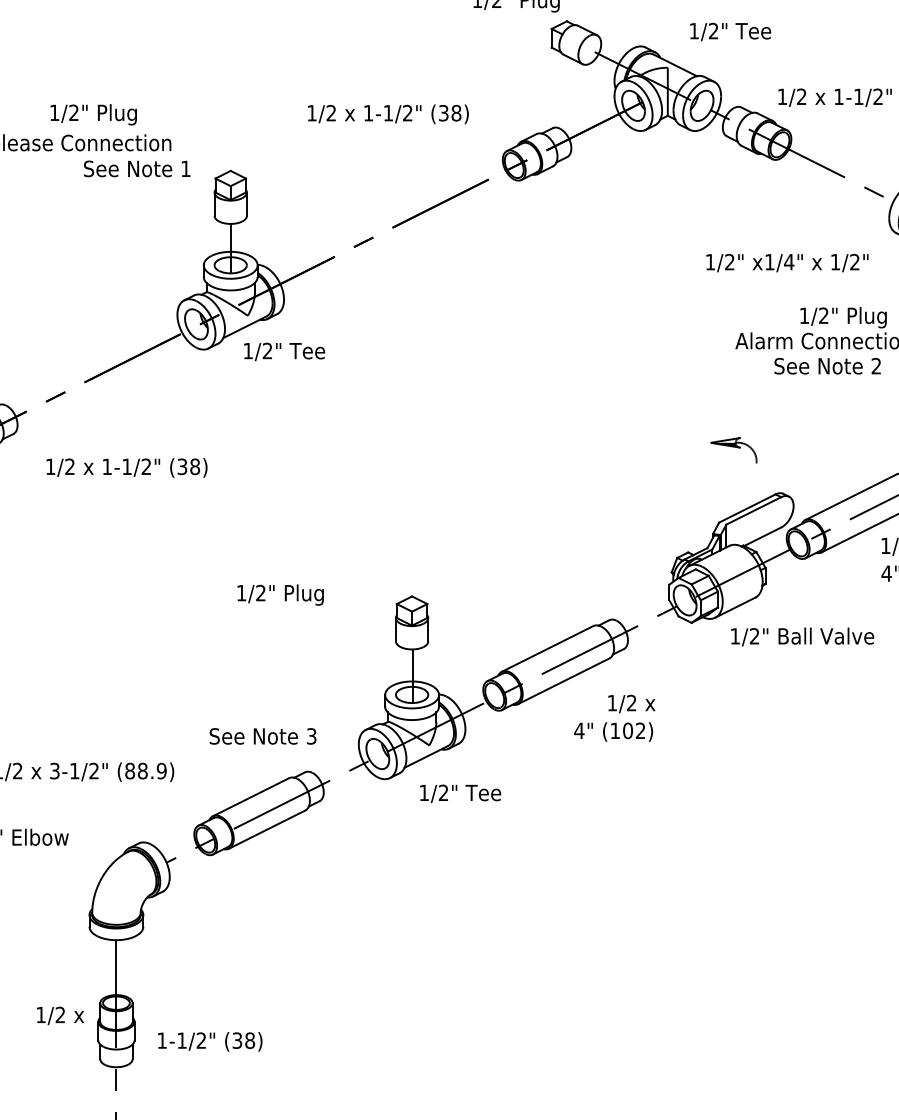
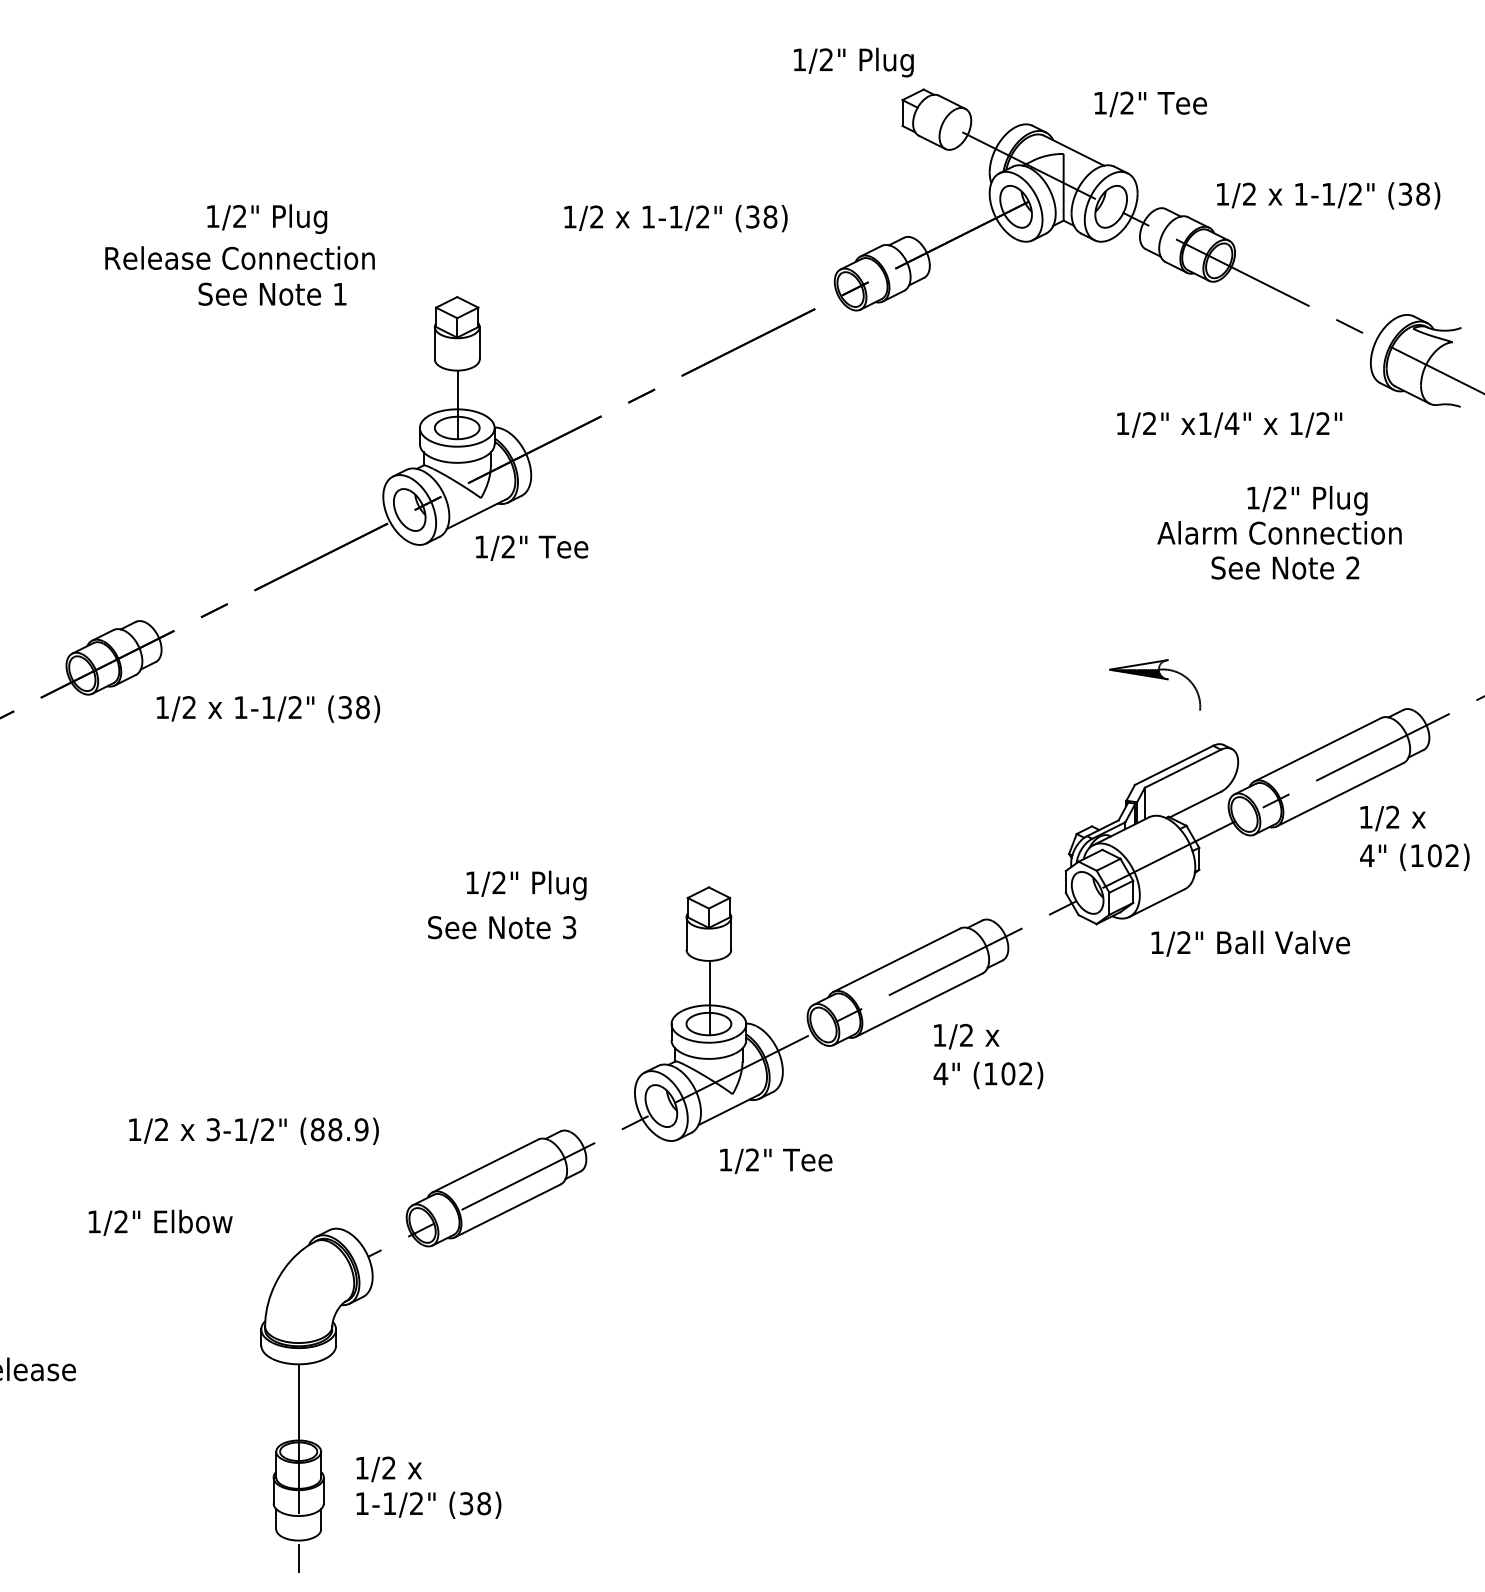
text: (137, 168) -> (272, 293), moved
part: (734, 450) -> (1155, 684), size x1.43
text: (127, 467) -> (268, 708), moved
text: (631, 703) -> (966, 1036), moved
text: (263, 736) -> (502, 927), moved
text: (60, 1016) -> (388, 1469), moved

